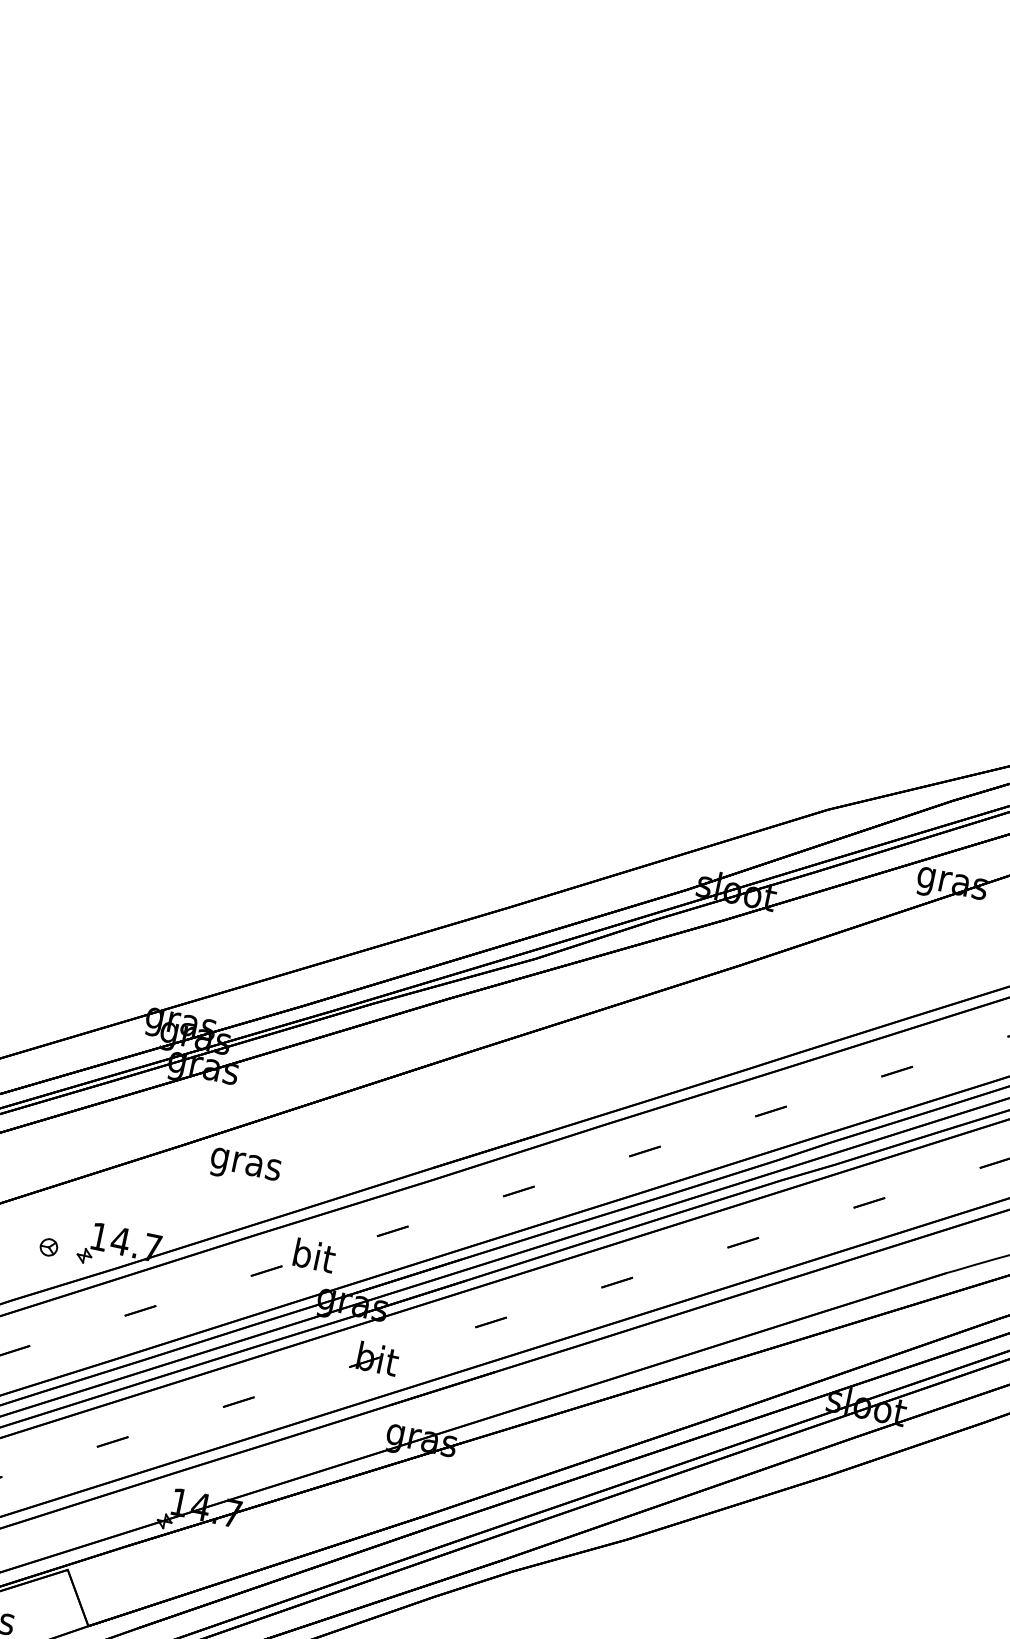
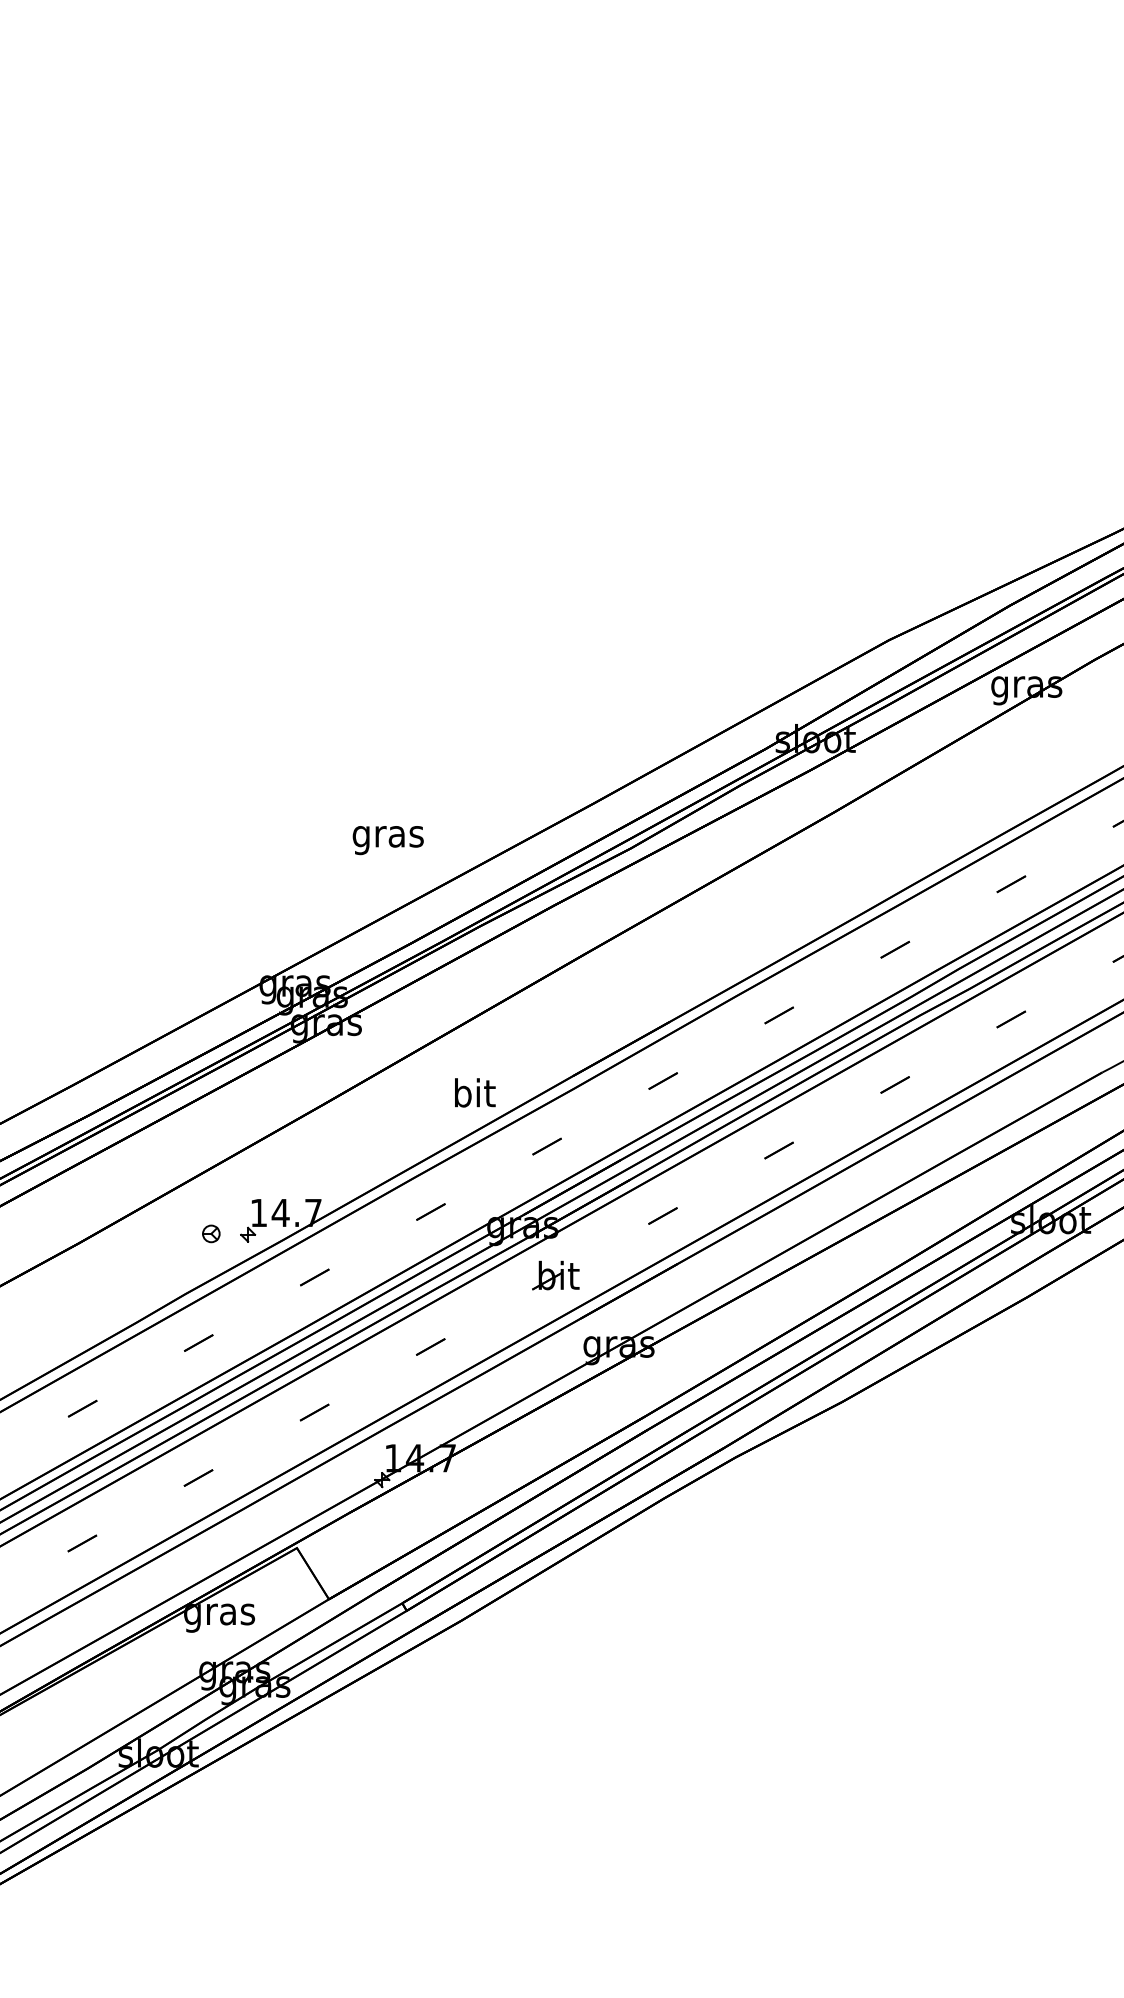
text: (244, 1167) -> (387, 840), moved
text: (315, 1255) -> (475, 1092), moved

